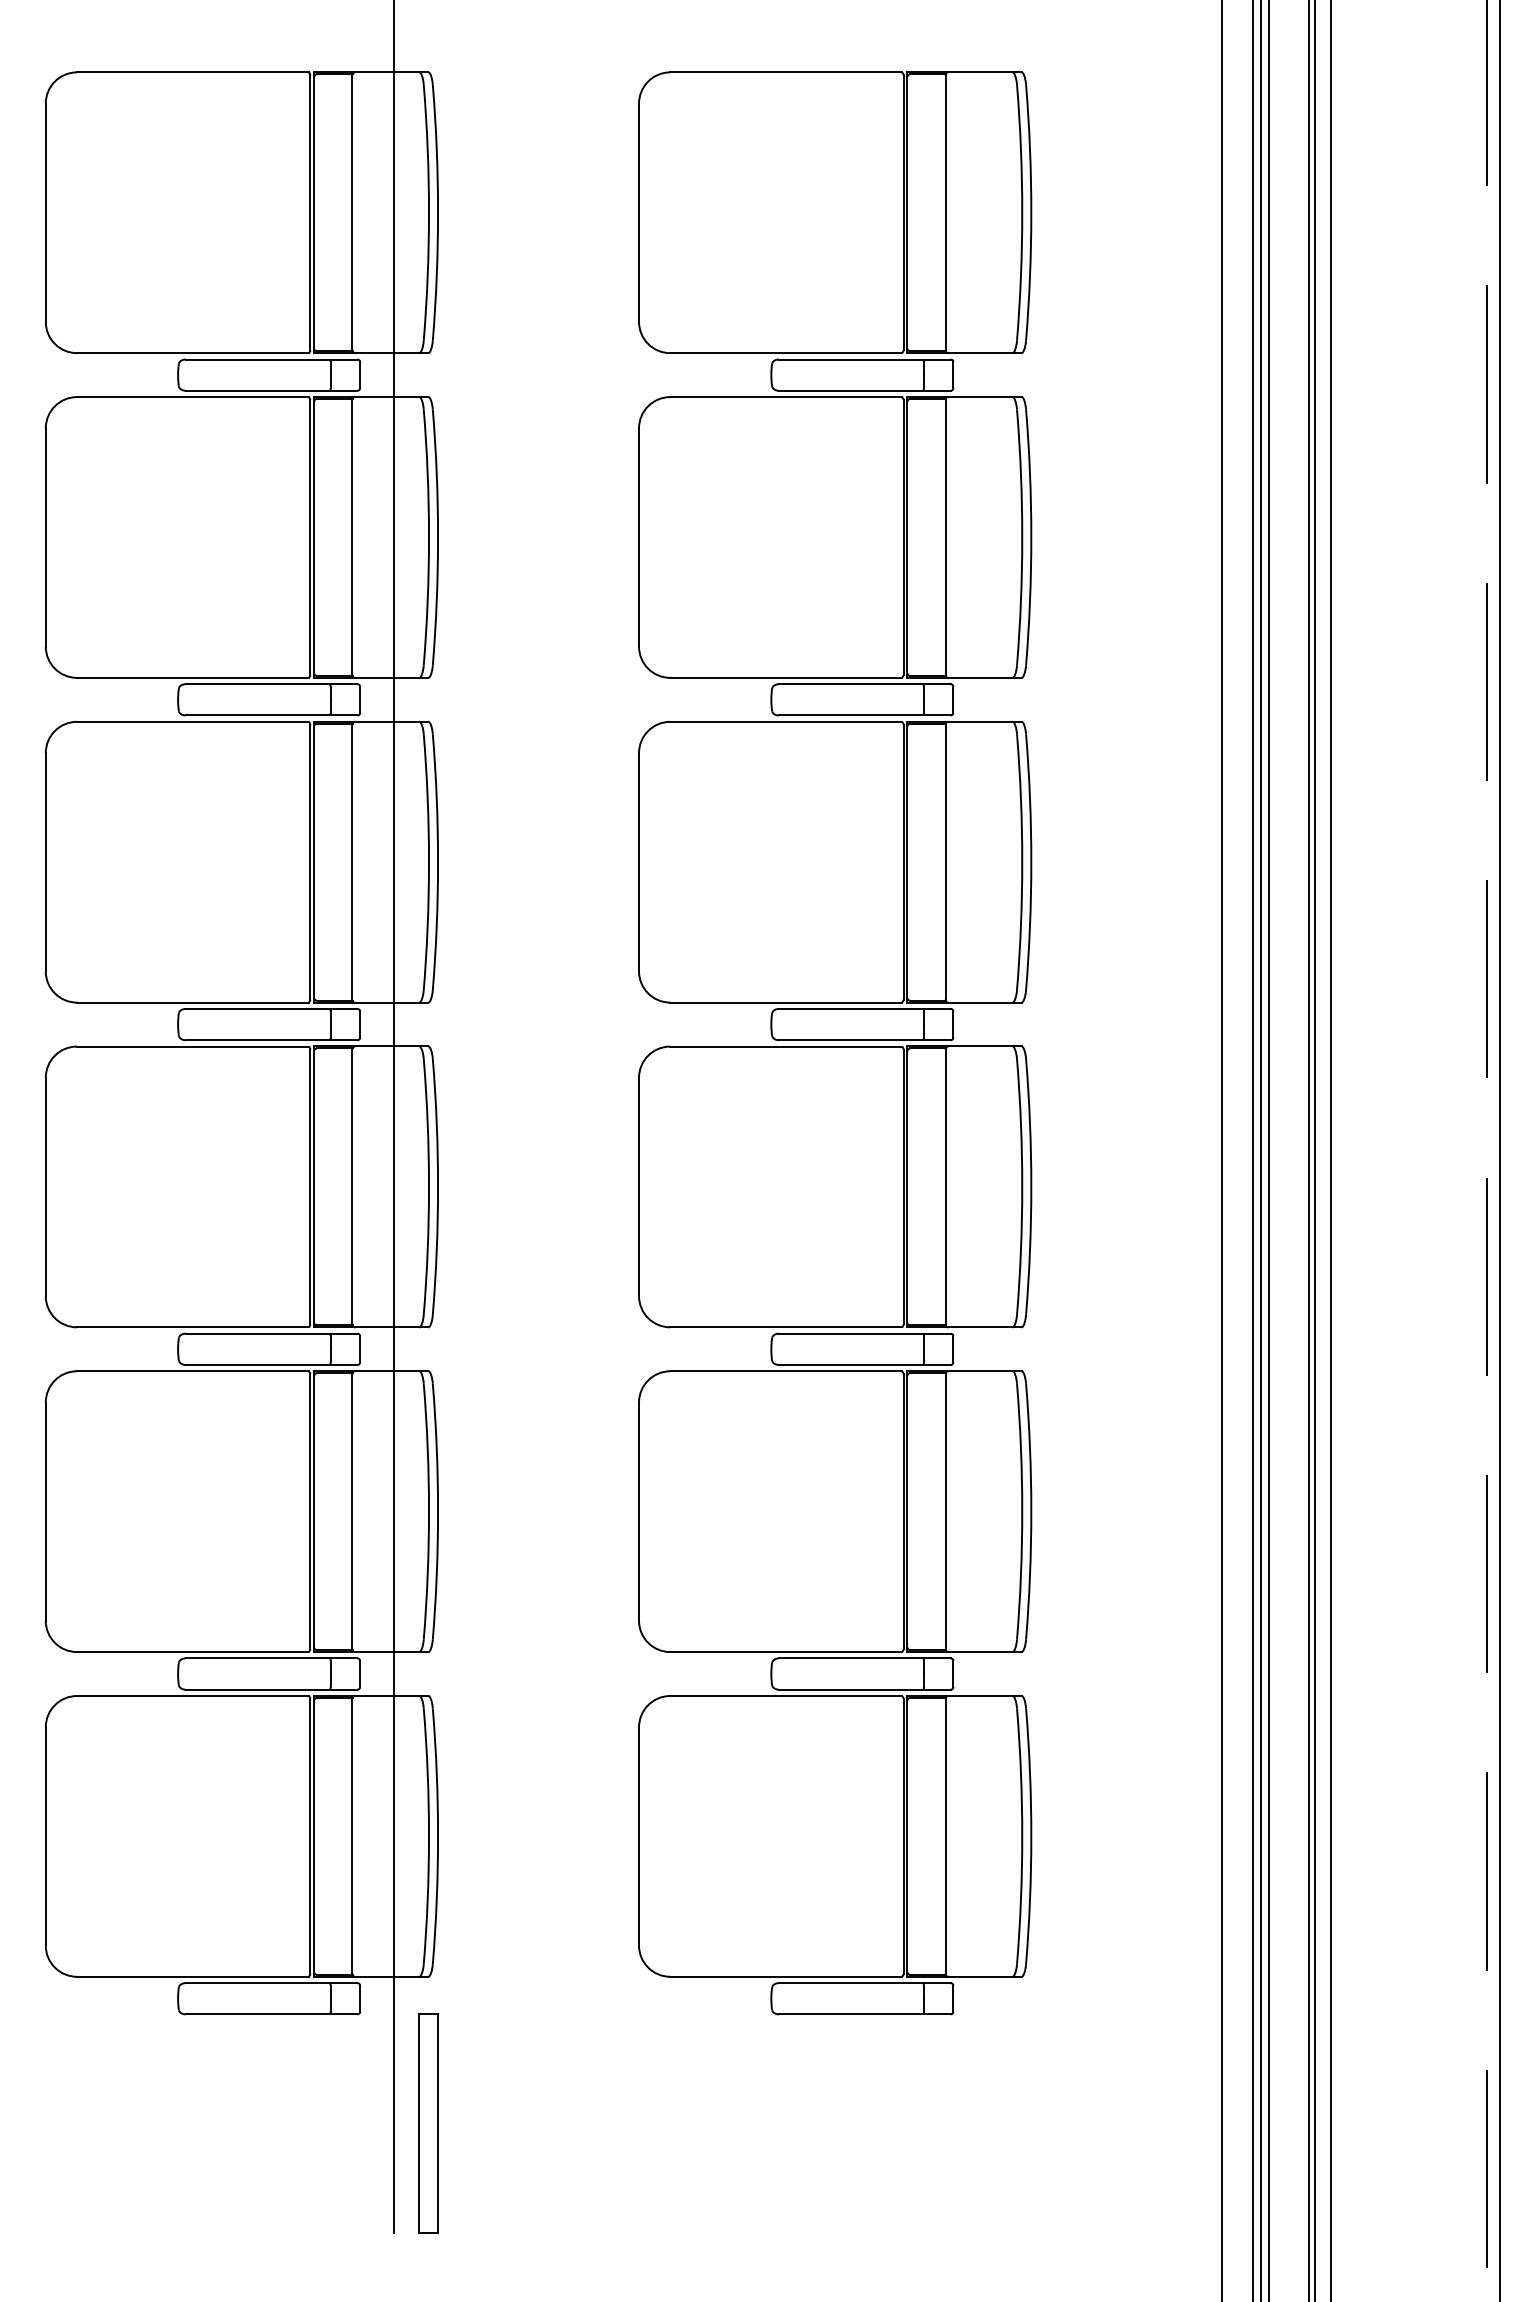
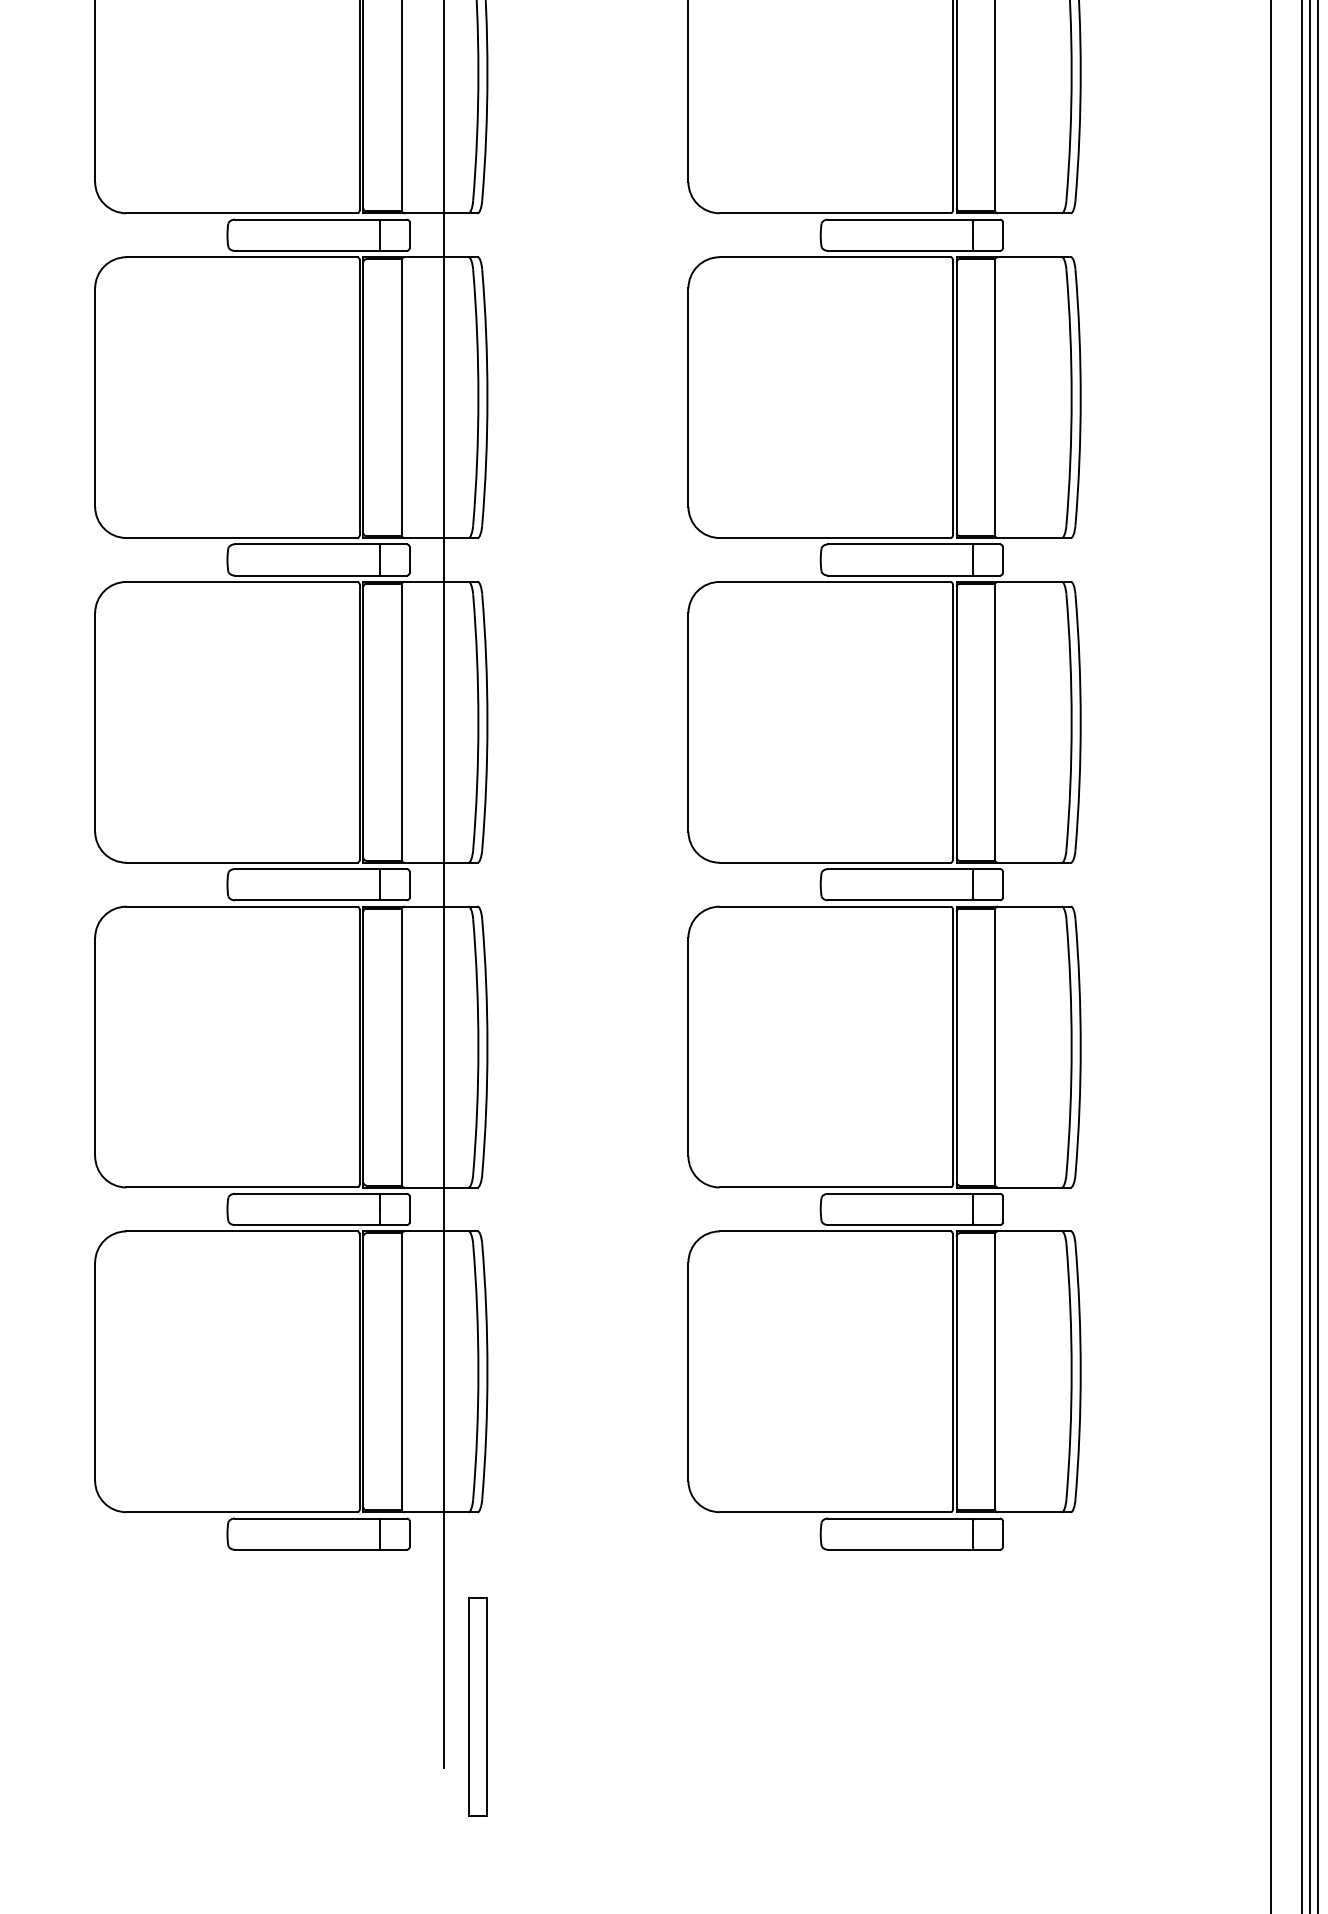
part: (428, 2123) -> (477, 1706), moved

